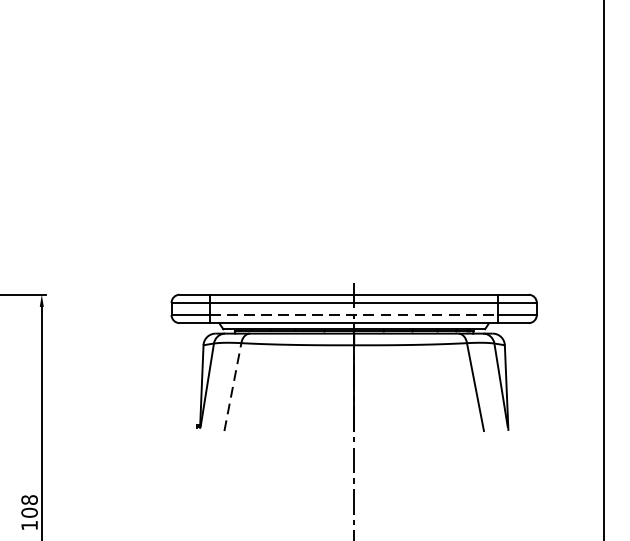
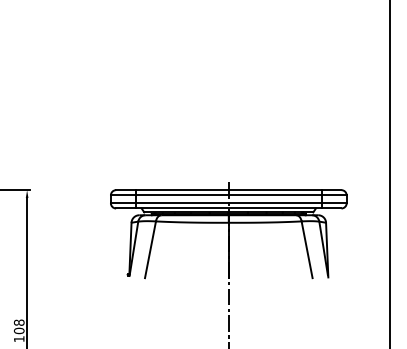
line: (355, 315) -> (229, 203), dashed -> solid
line: (232, 386) -> (150, 249), dashed -> solid

